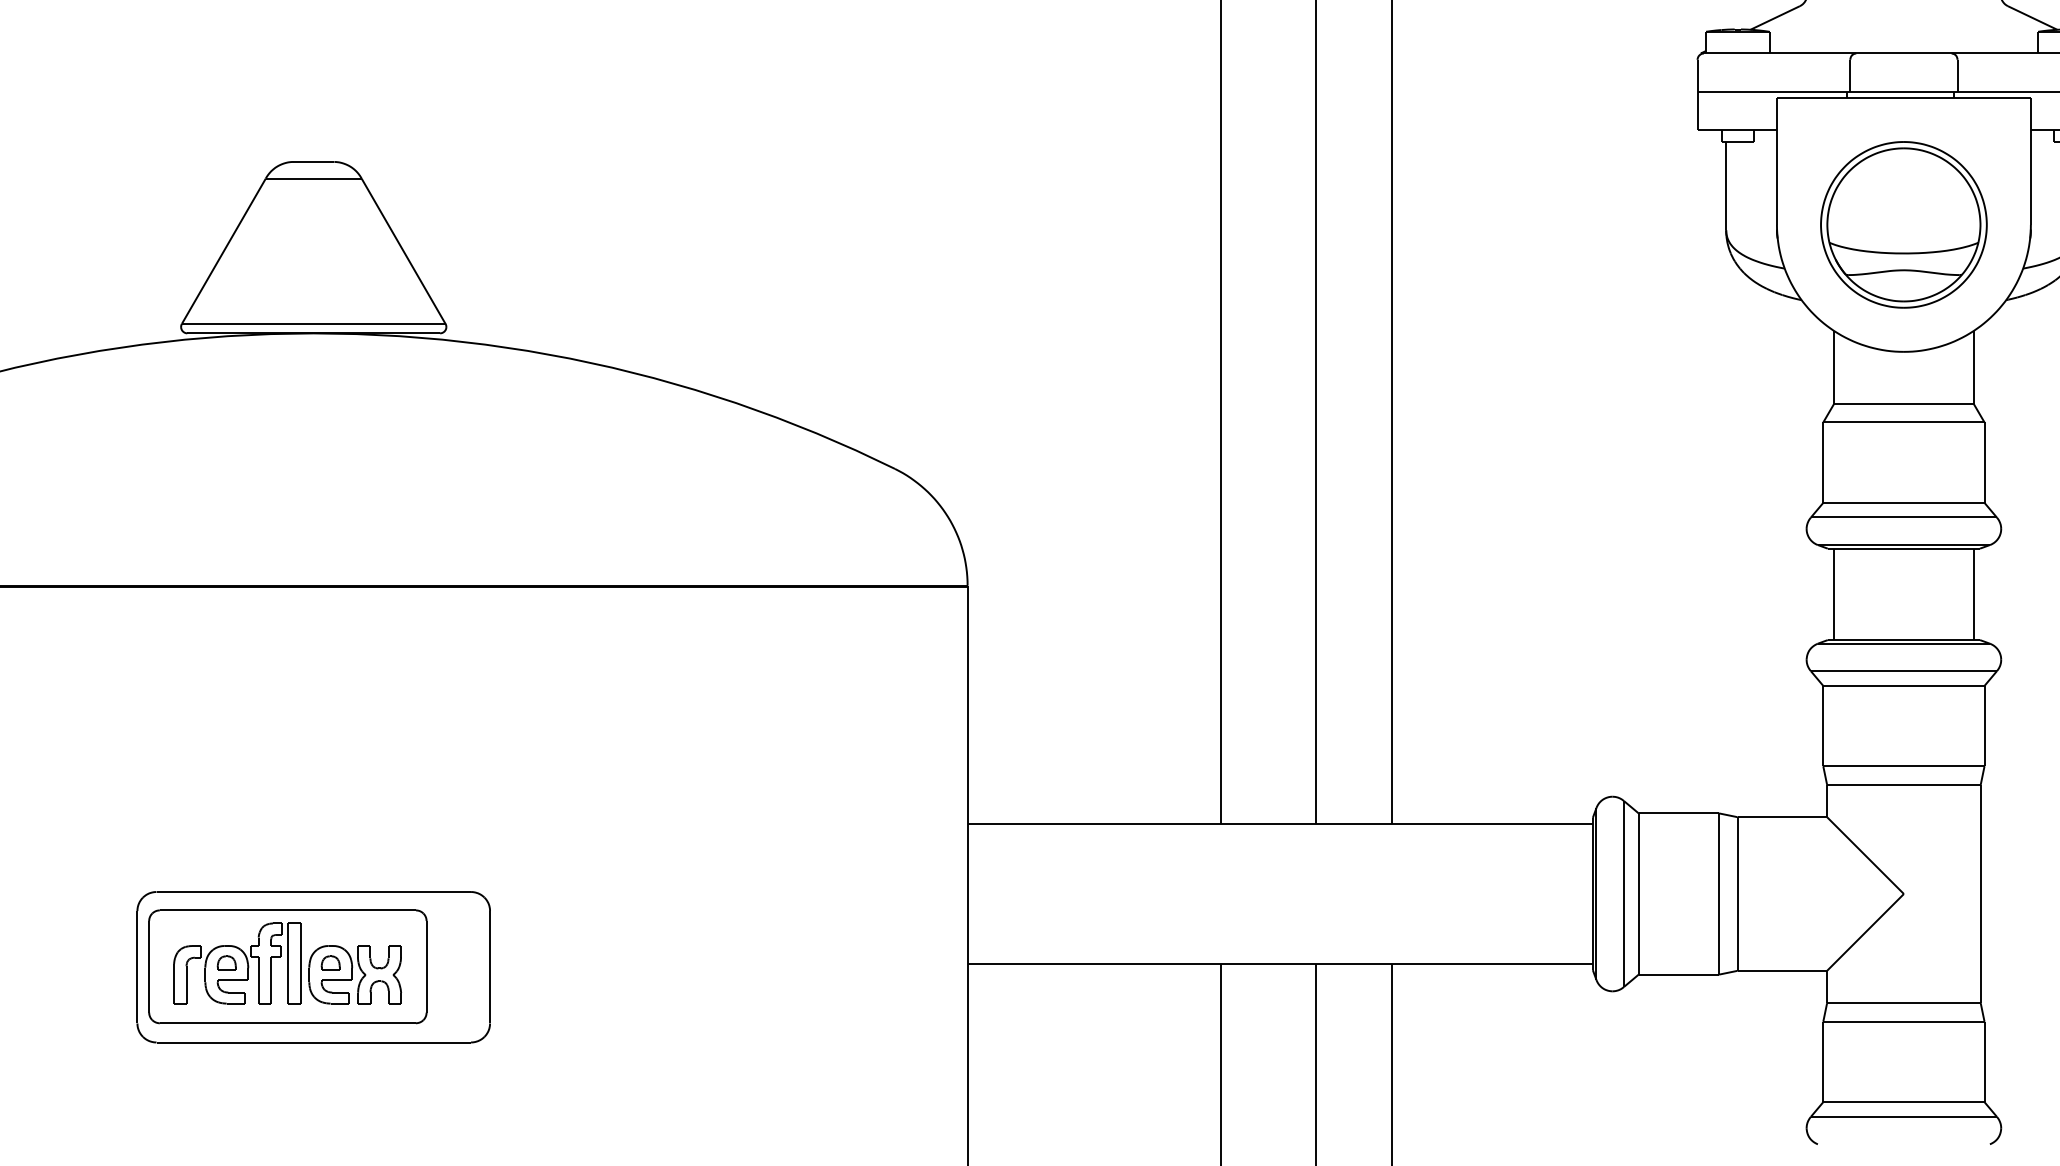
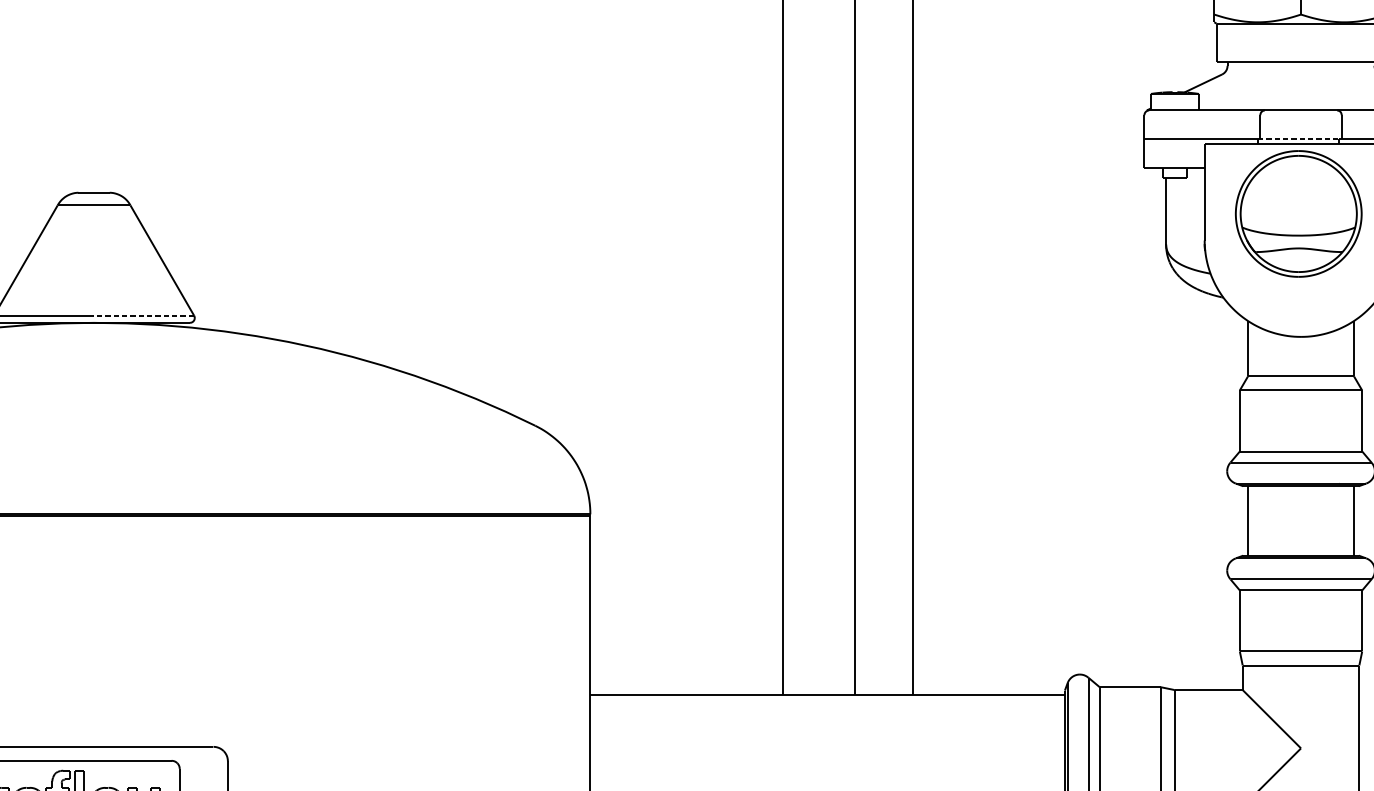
line: (1900, 91) -> (1298, 139), solid -> dashed
part: (1903, 224) -> (1298, 213), moved
line: (379, 323) -> (143, 315), solid -> dashed

